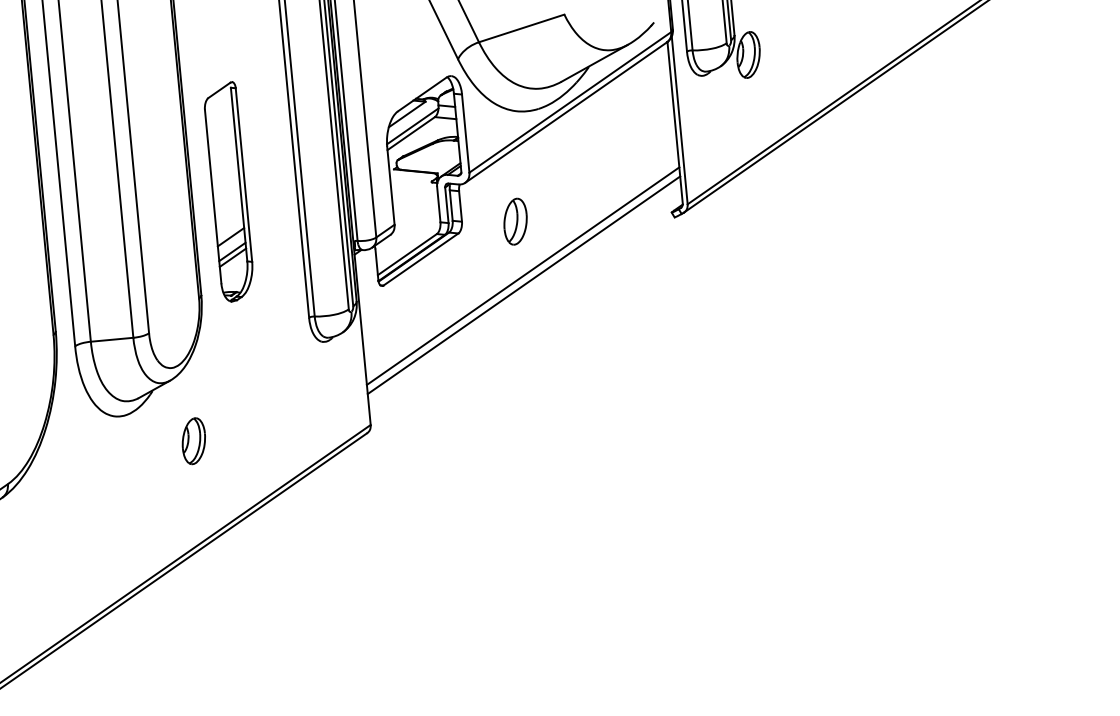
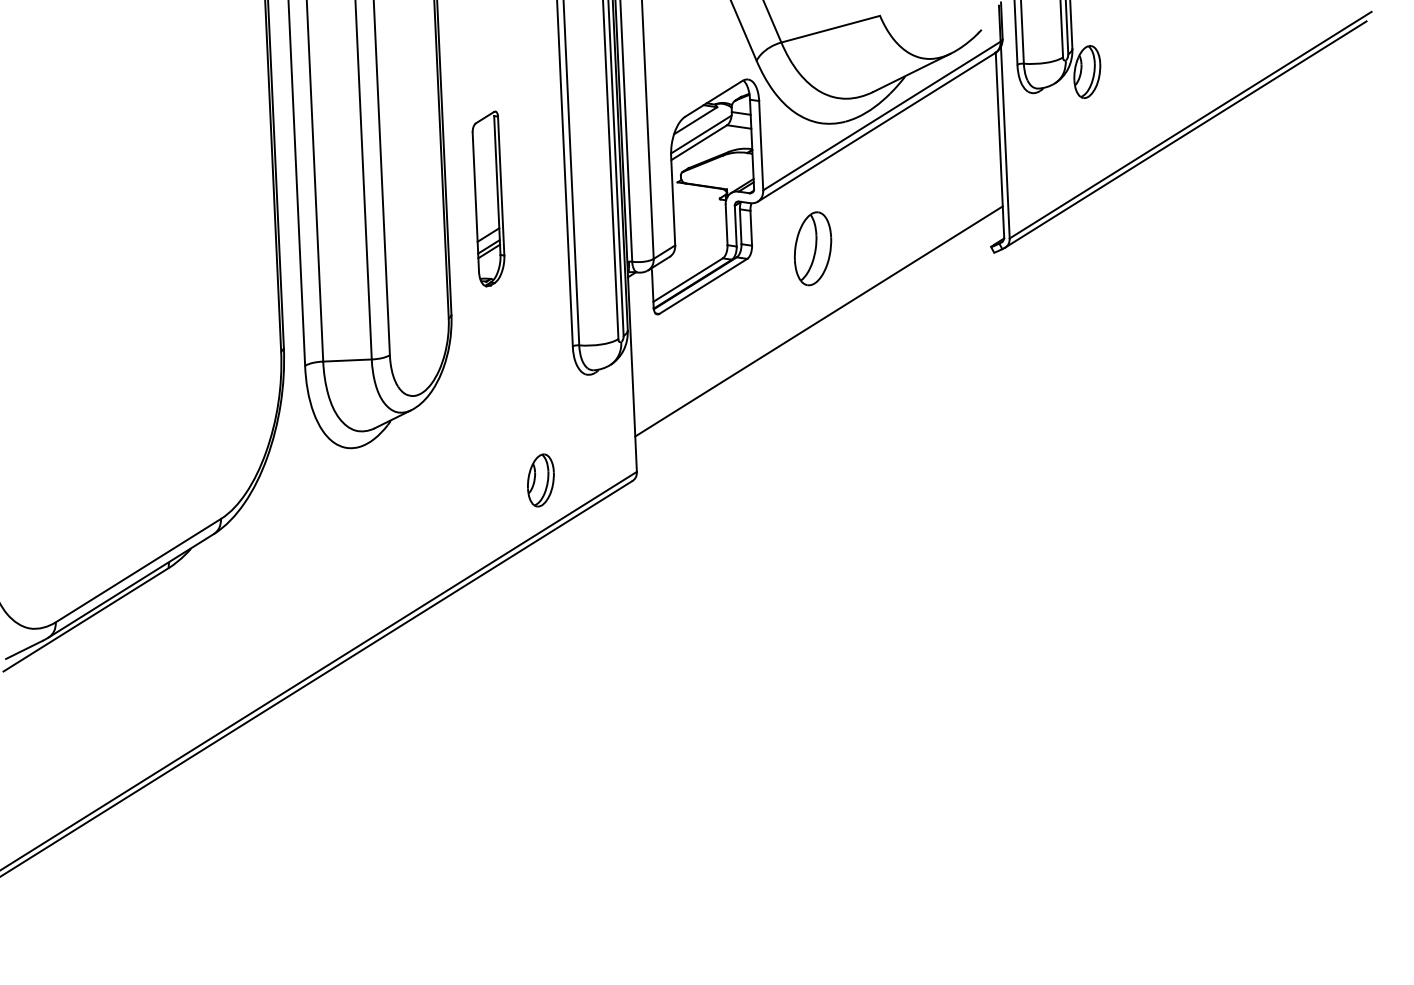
part: (228, 191) -> (488, 198), size x0.7
part: (515, 221) -> (812, 248), size x1.4
line: (523, 276) -> (818, 311), removed
part: (193, 441) -> (540, 480), moved

